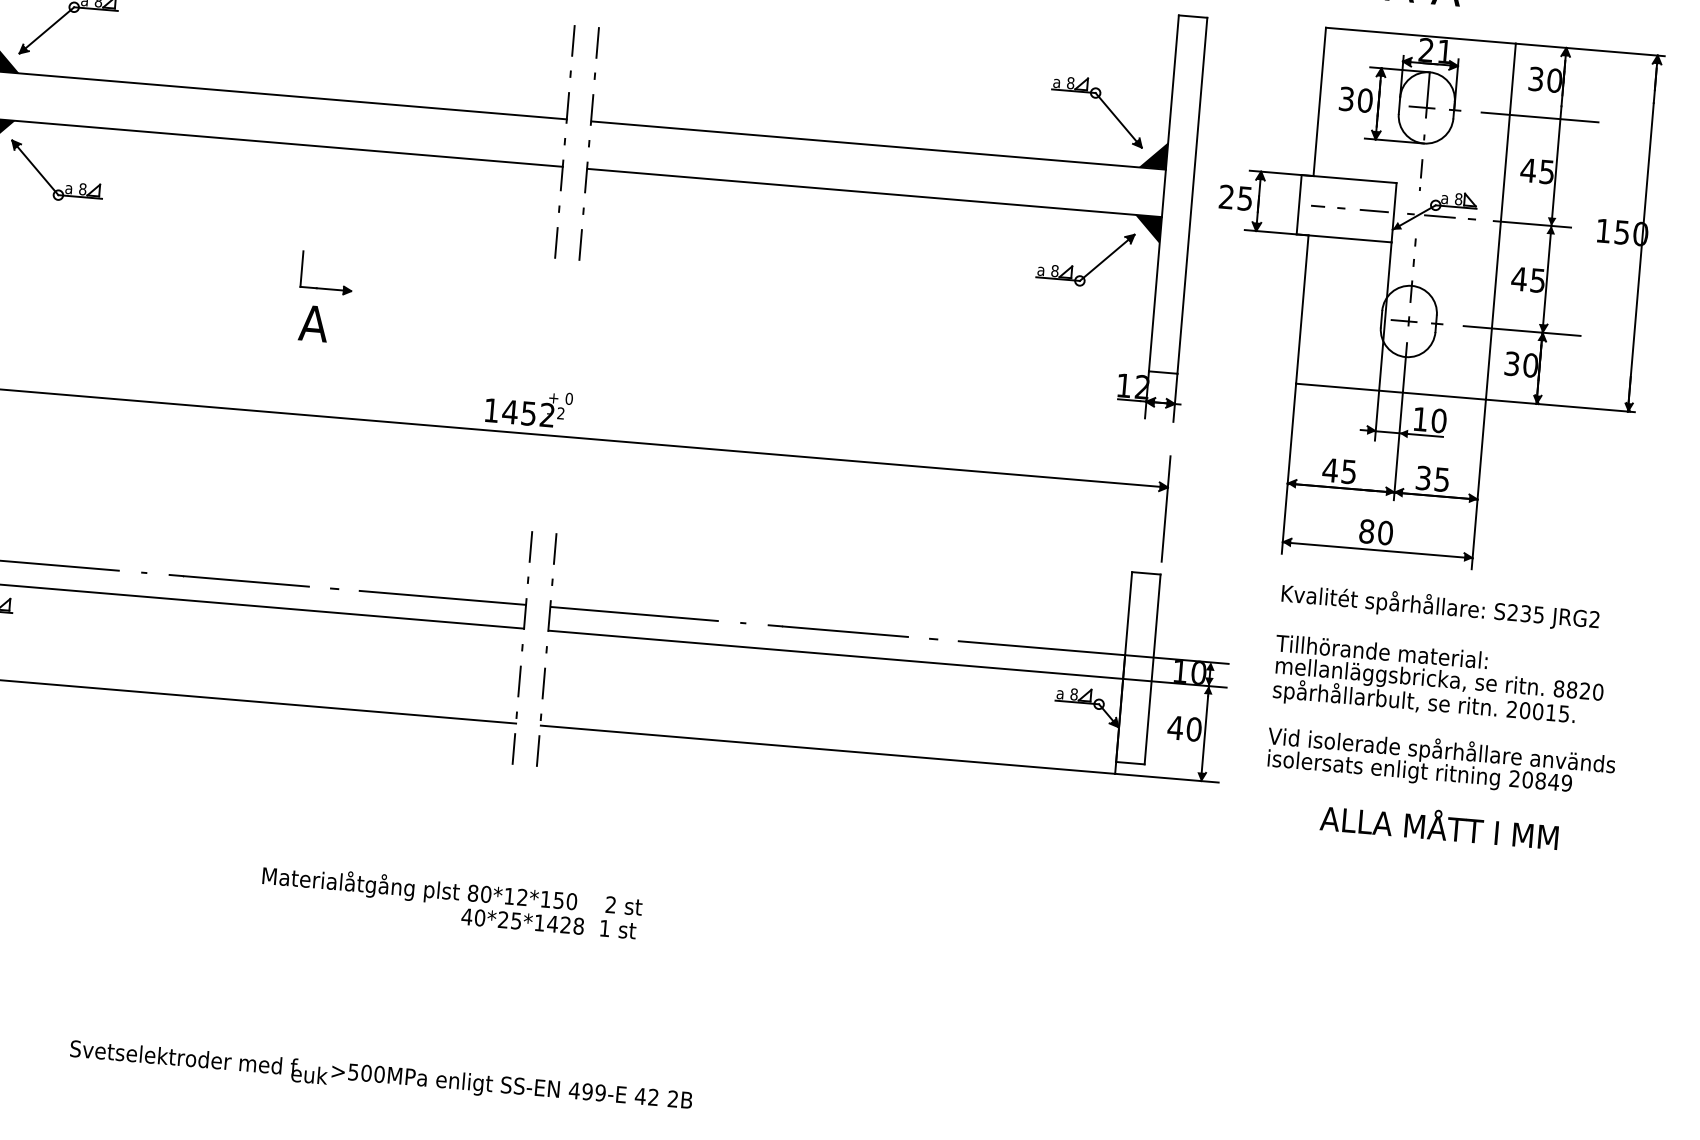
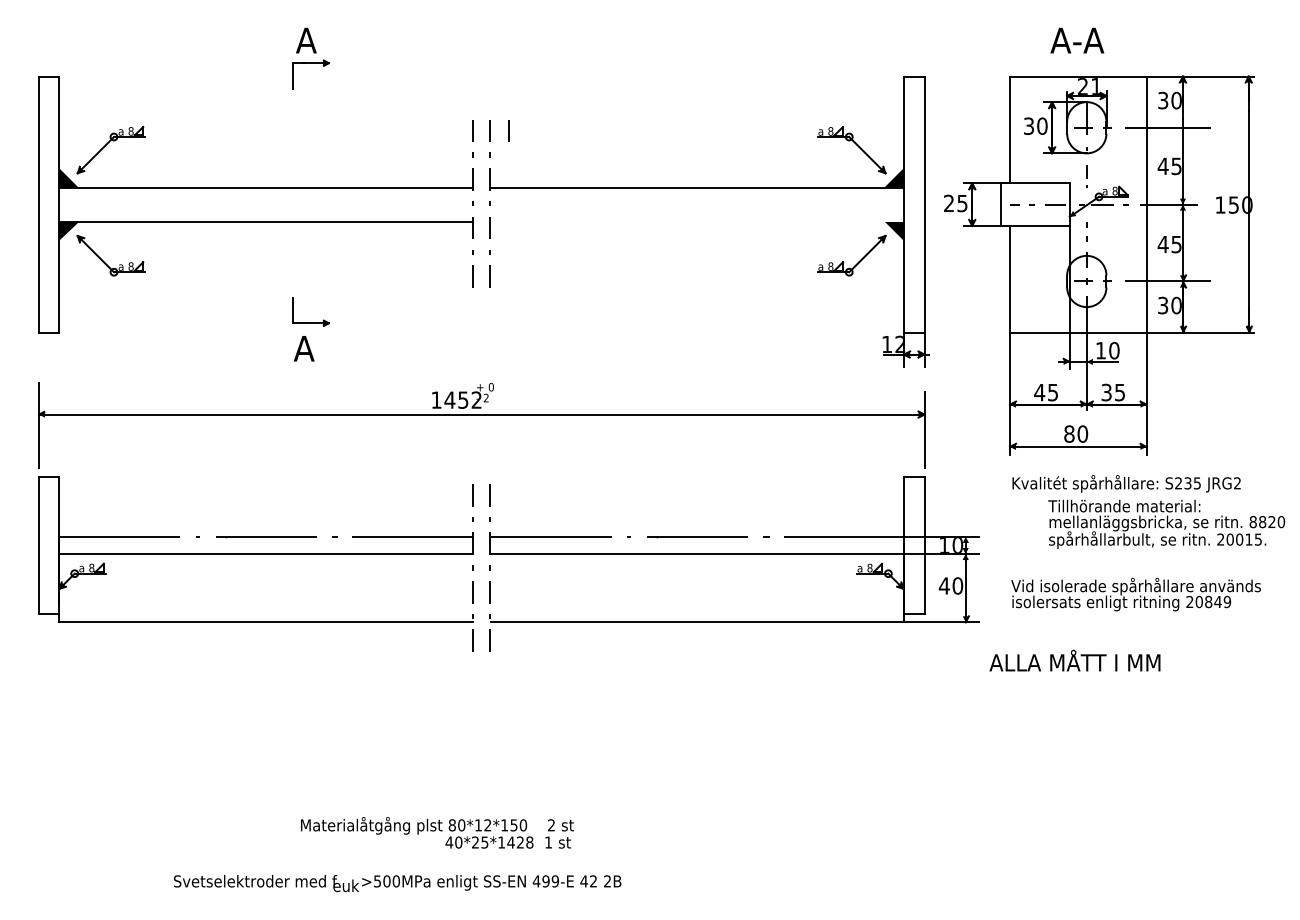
line: (623, 44) -> (508, 130), added
line: (874, 192) -> (697, 221), removed
text: (1438, 680) -> (1166, 523), moved
text: (1438, 824) -> (1074, 660), moved
text: (451, 901) -> (437, 832), moved

